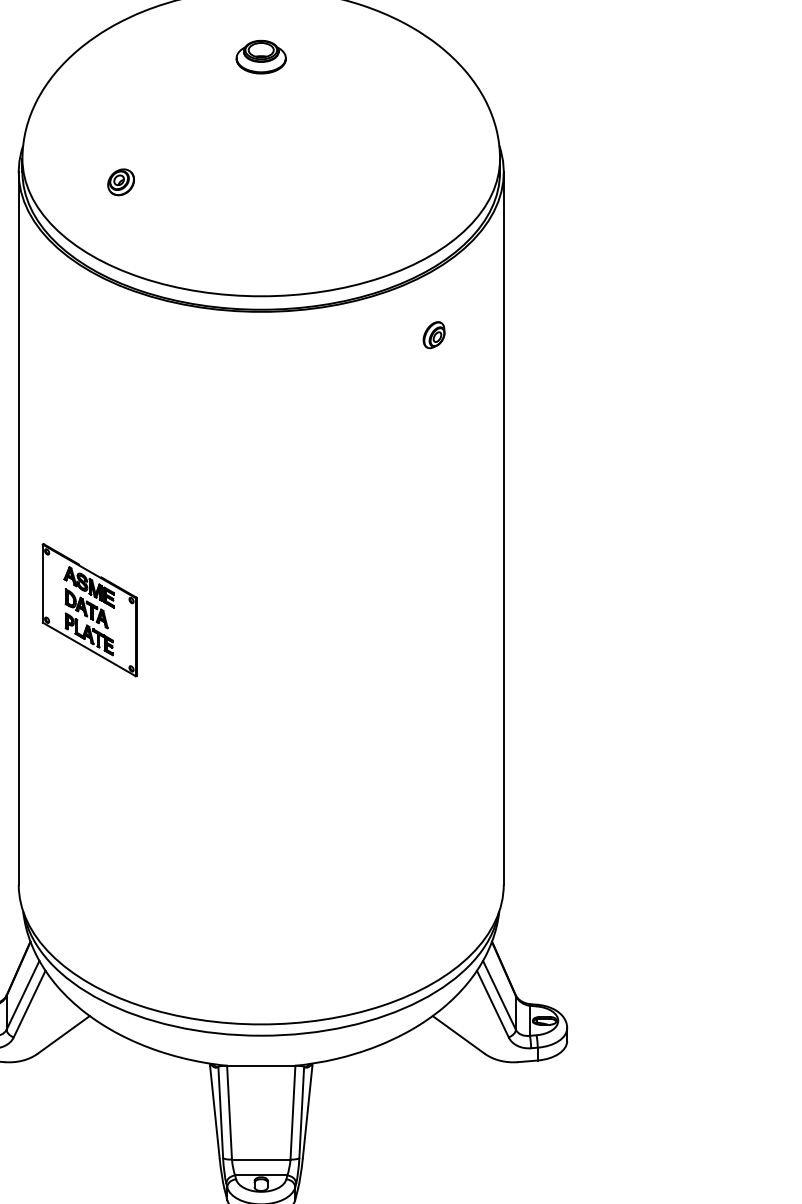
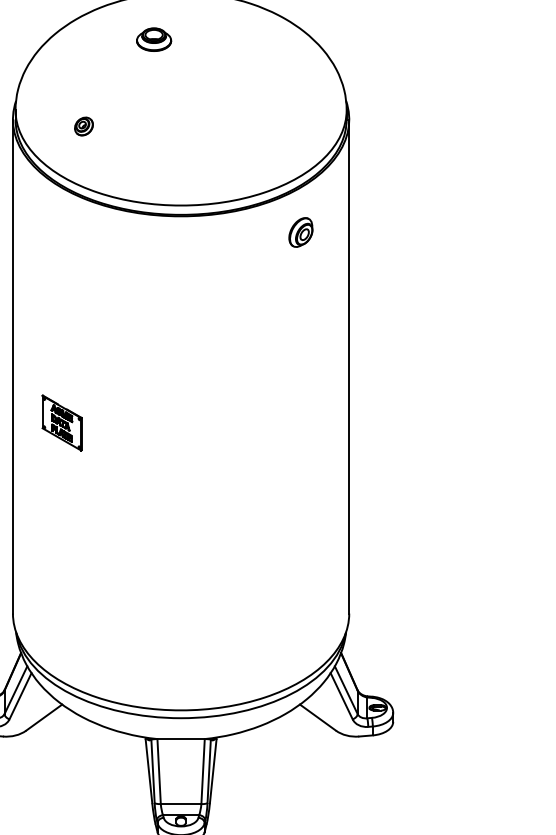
part: (261, 56) -> (154, 39), moved
part: (433, 335) -> (300, 232), size x1.6
part: (88, 609) -> (61, 422), size x0.6

